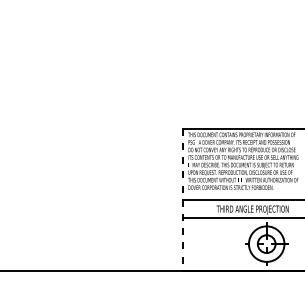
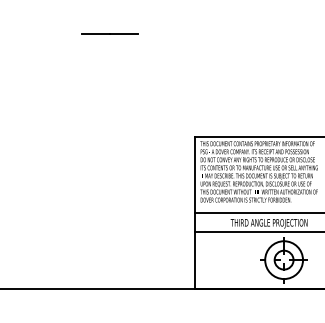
line: (102, 31) -> (109, 33), added
line: (183, 200) -> (195, 213), dashed -> solid

